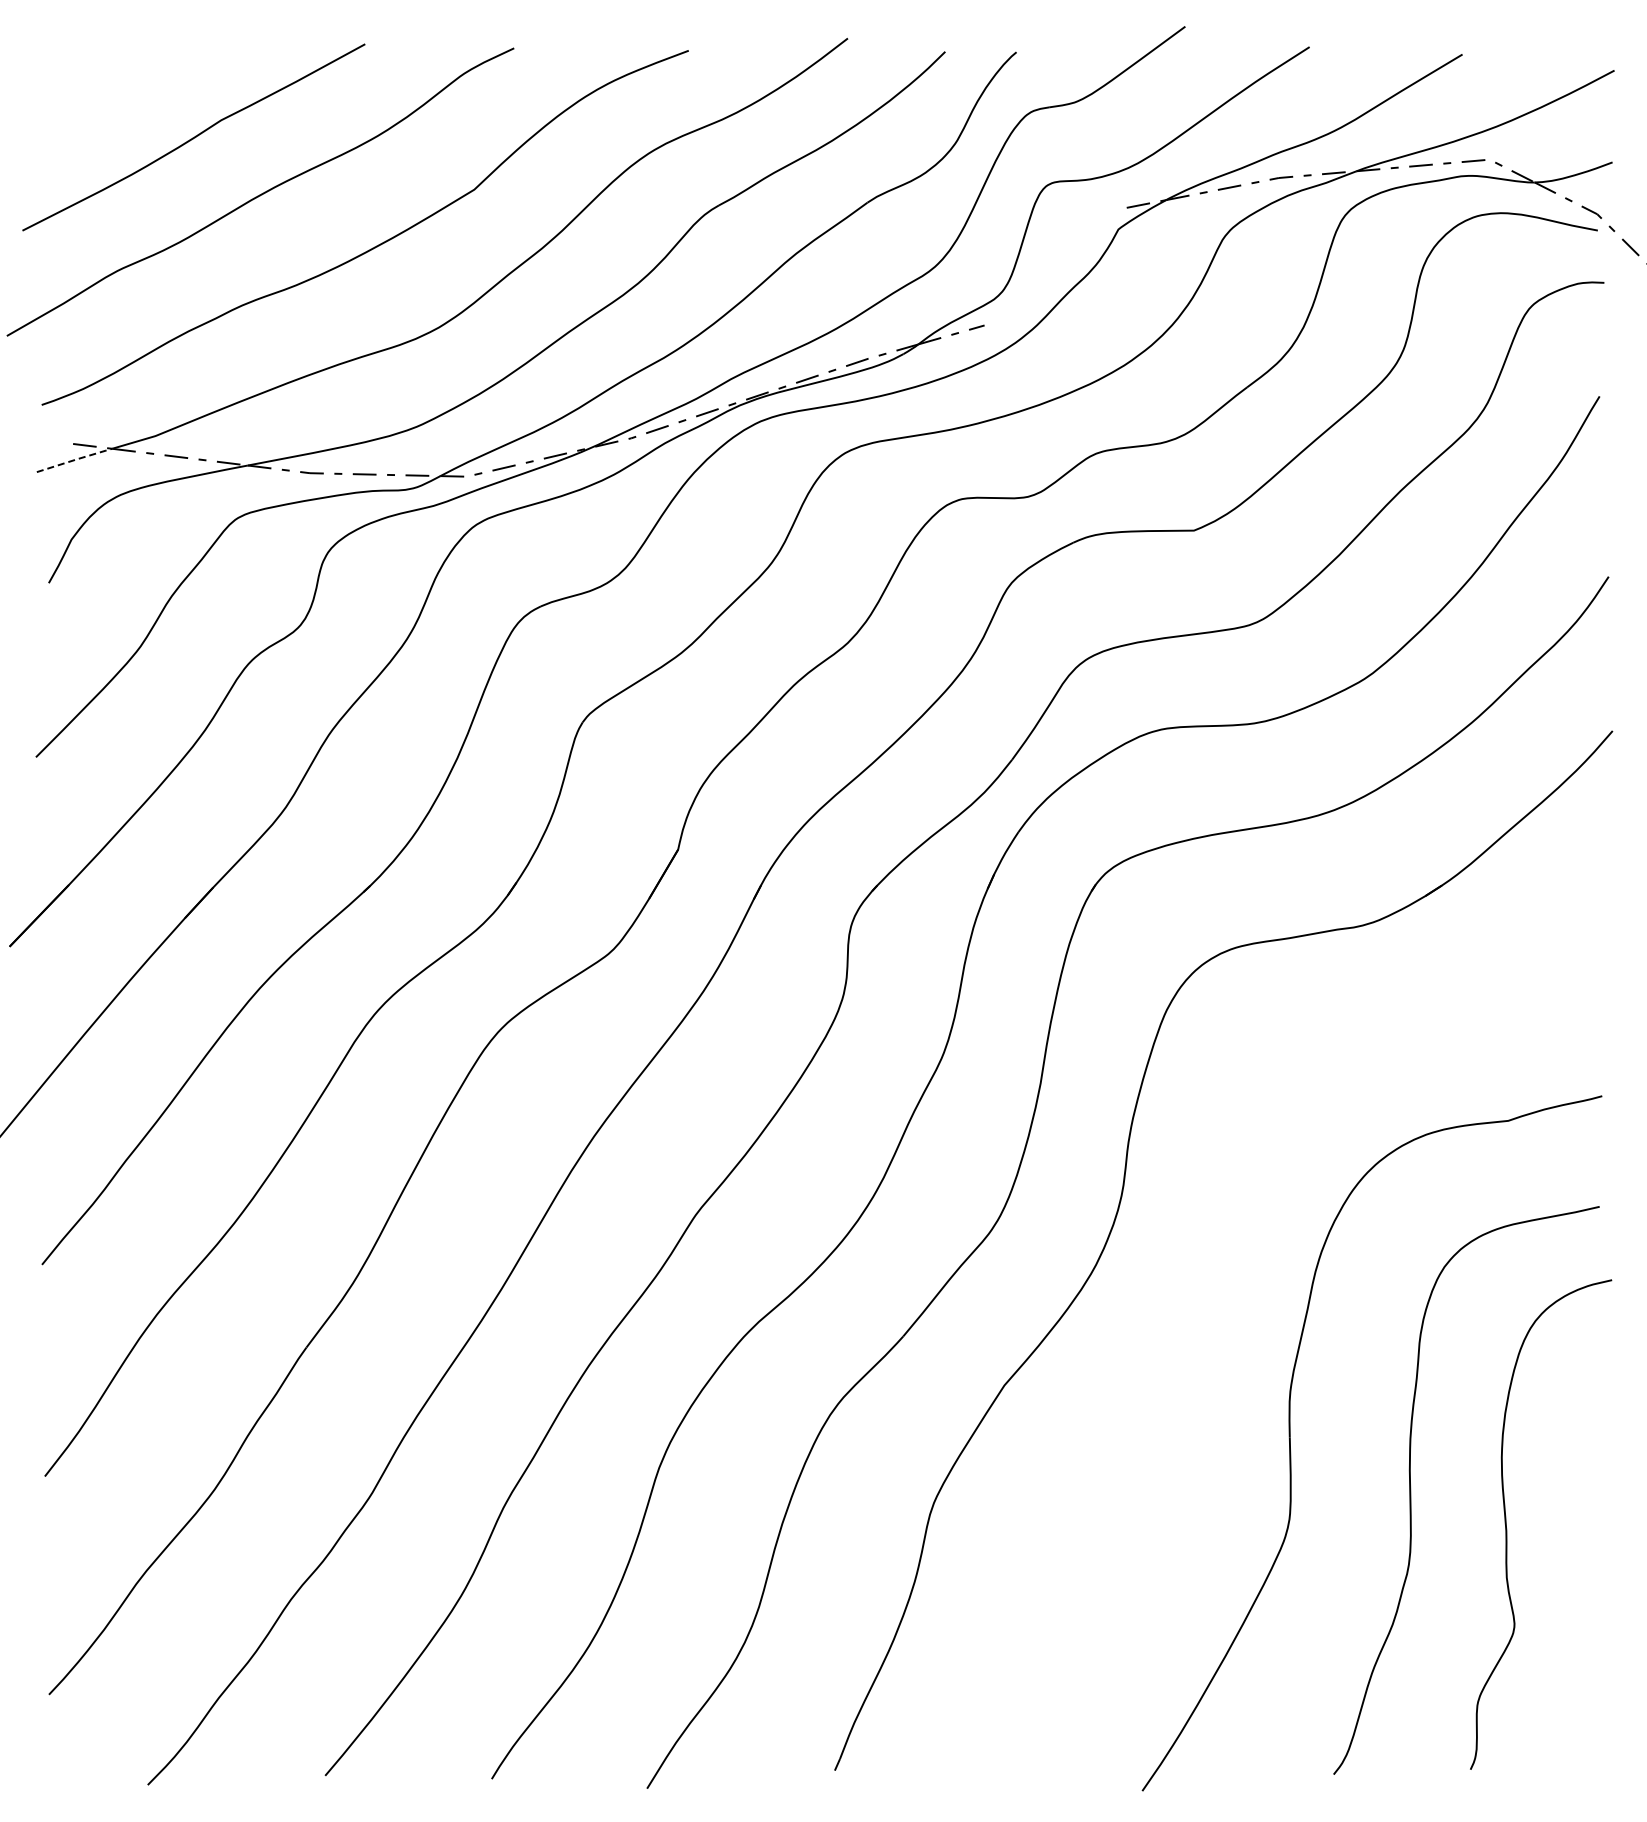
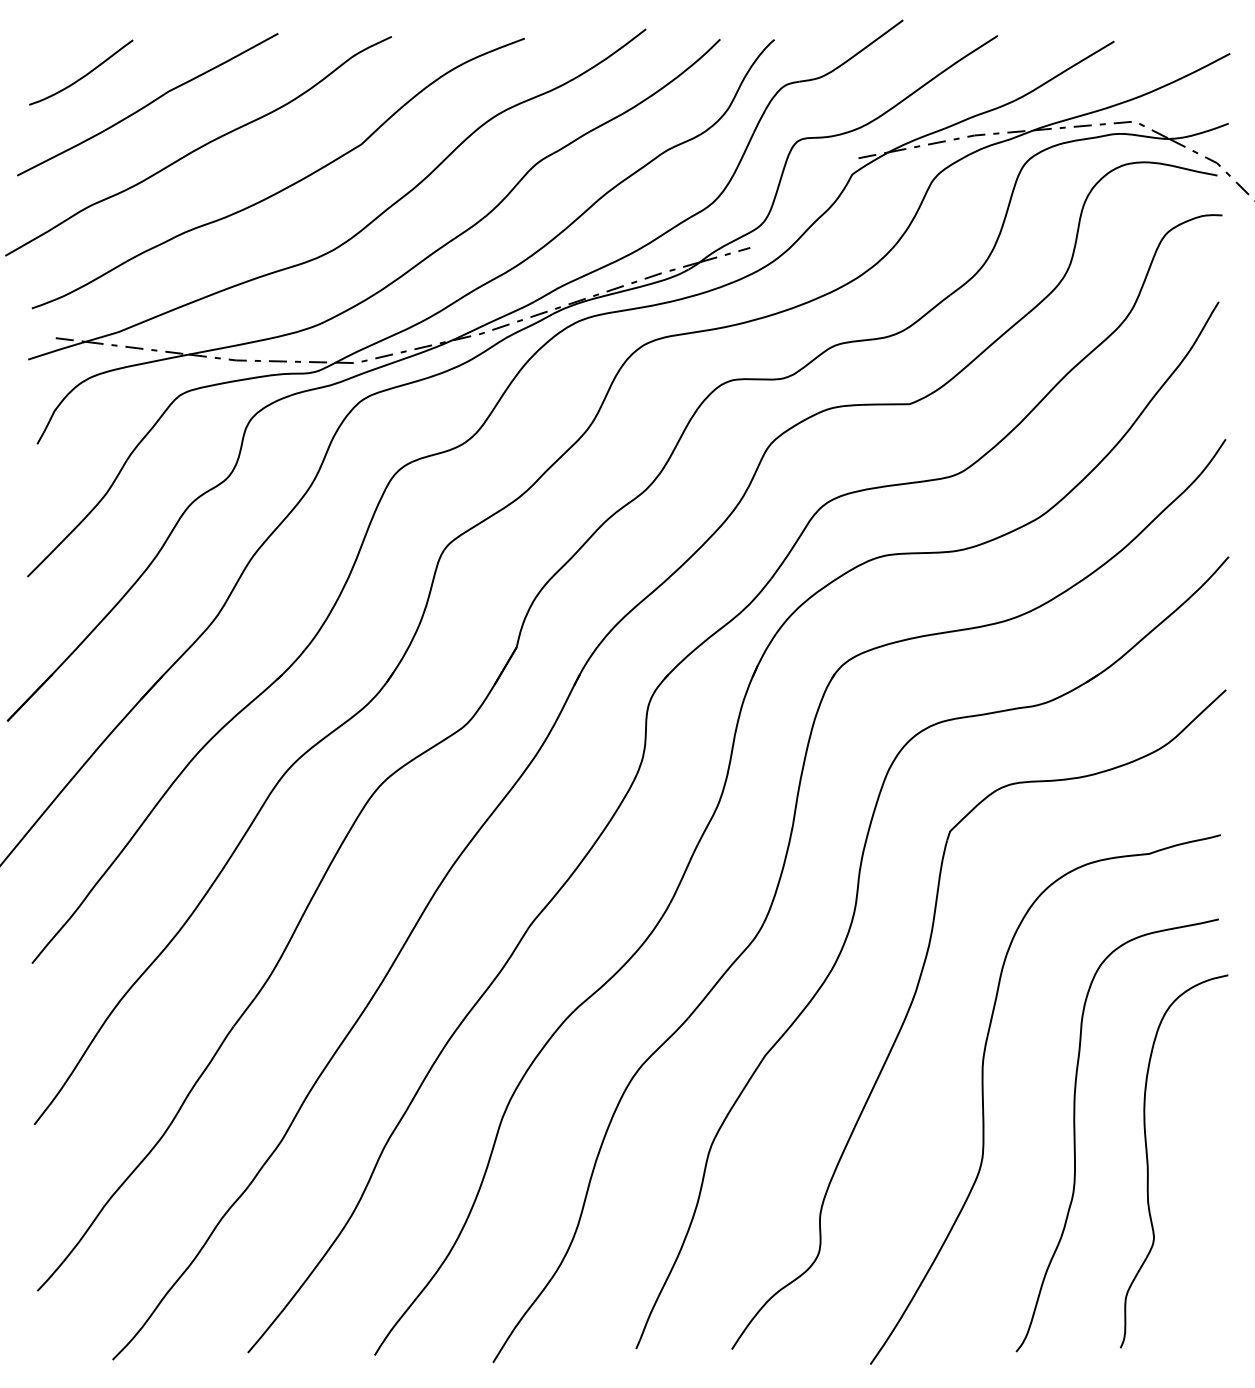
curve: (108, 100) -> (82, 76), added
line: (75, 459) -> (57, 350), dashed -> solid
part: (1200, 1309) -> (914, 997), added

